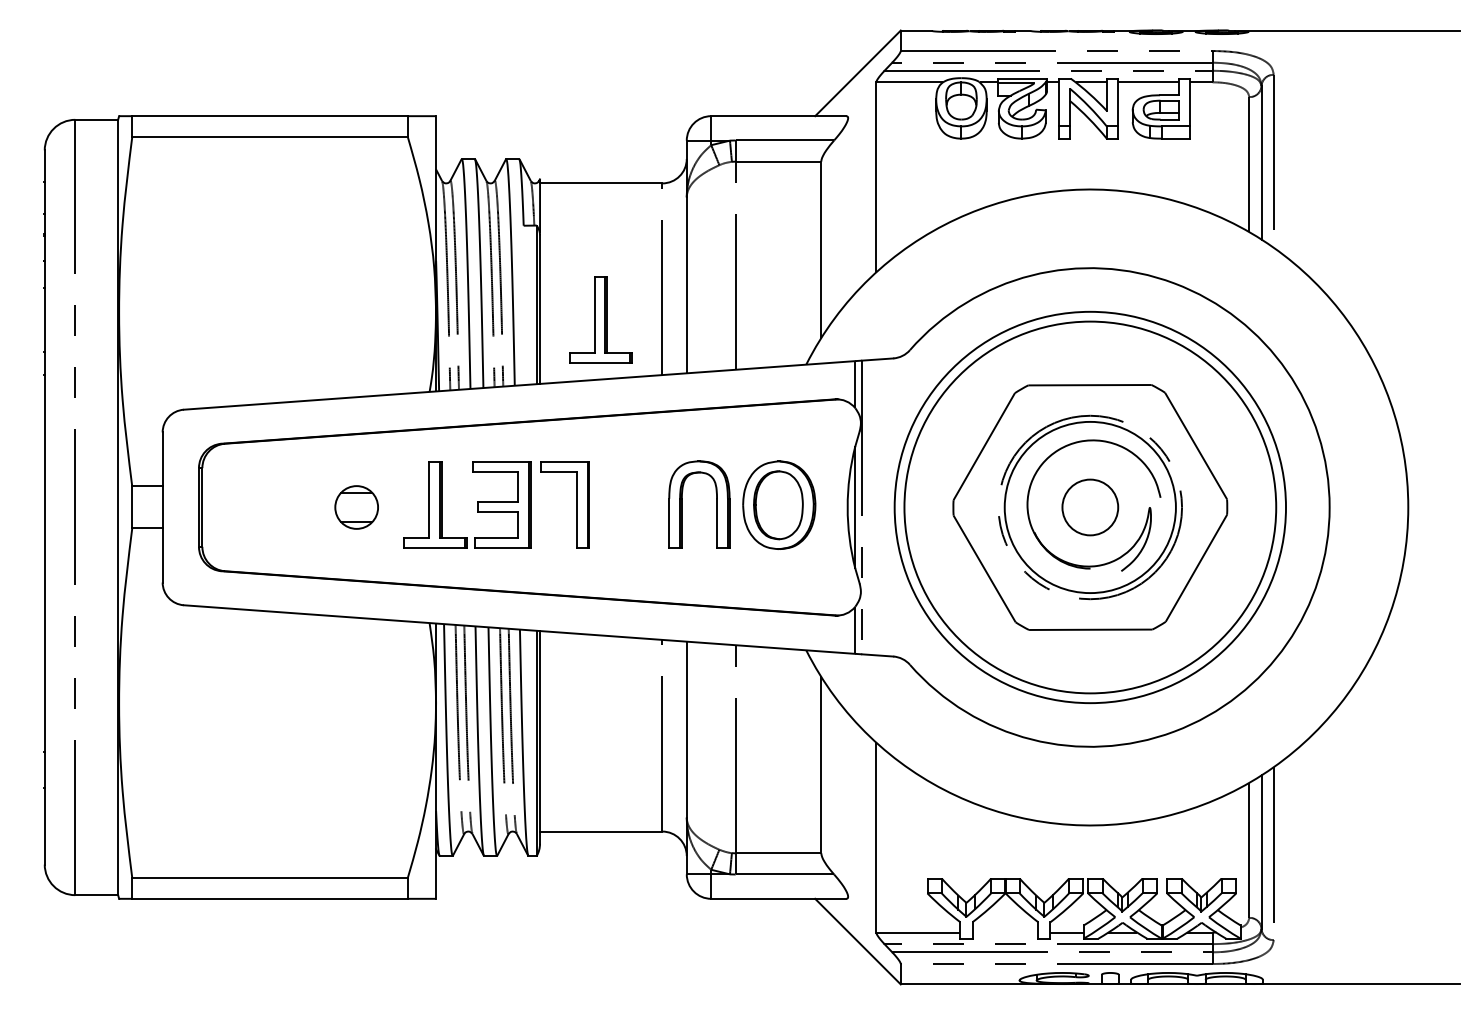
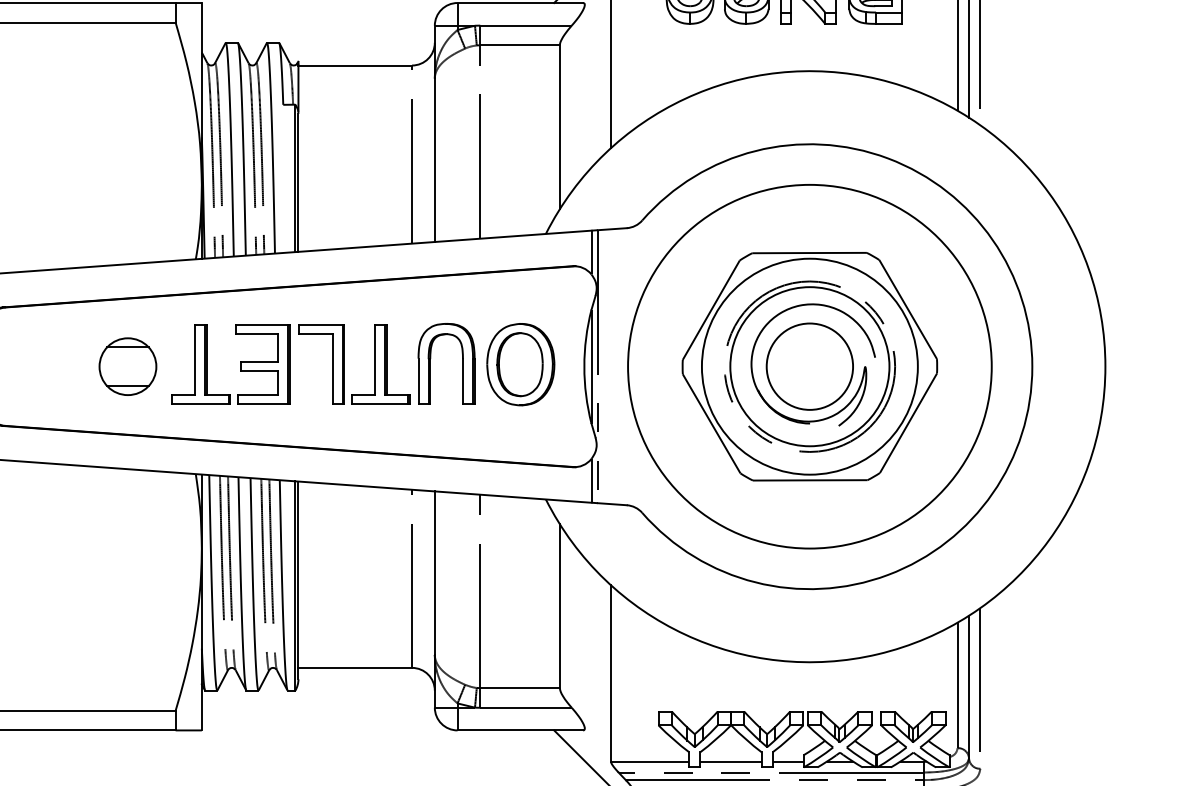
part: (600, 319) -> (380, 363), moved
part: (356, 507) -> (127, 366), size x1.43
circle: (1089, 507) -> (809, 366), size x1.67
circle: (1090, 507) -> (810, 366), size x0.62
line: (1005, 932) -> (731, 761), added

